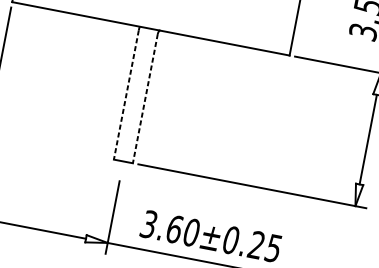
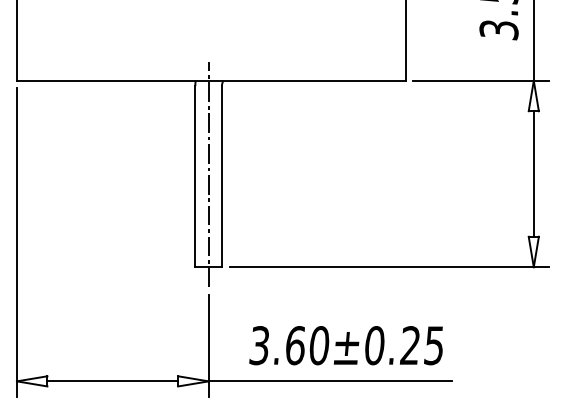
line: (126, 94) -> (195, 176), dashed -> solid
line: (136, 95) -> (208, 174), added
line: (145, 98) -> (221, 176), dashed -> solid

